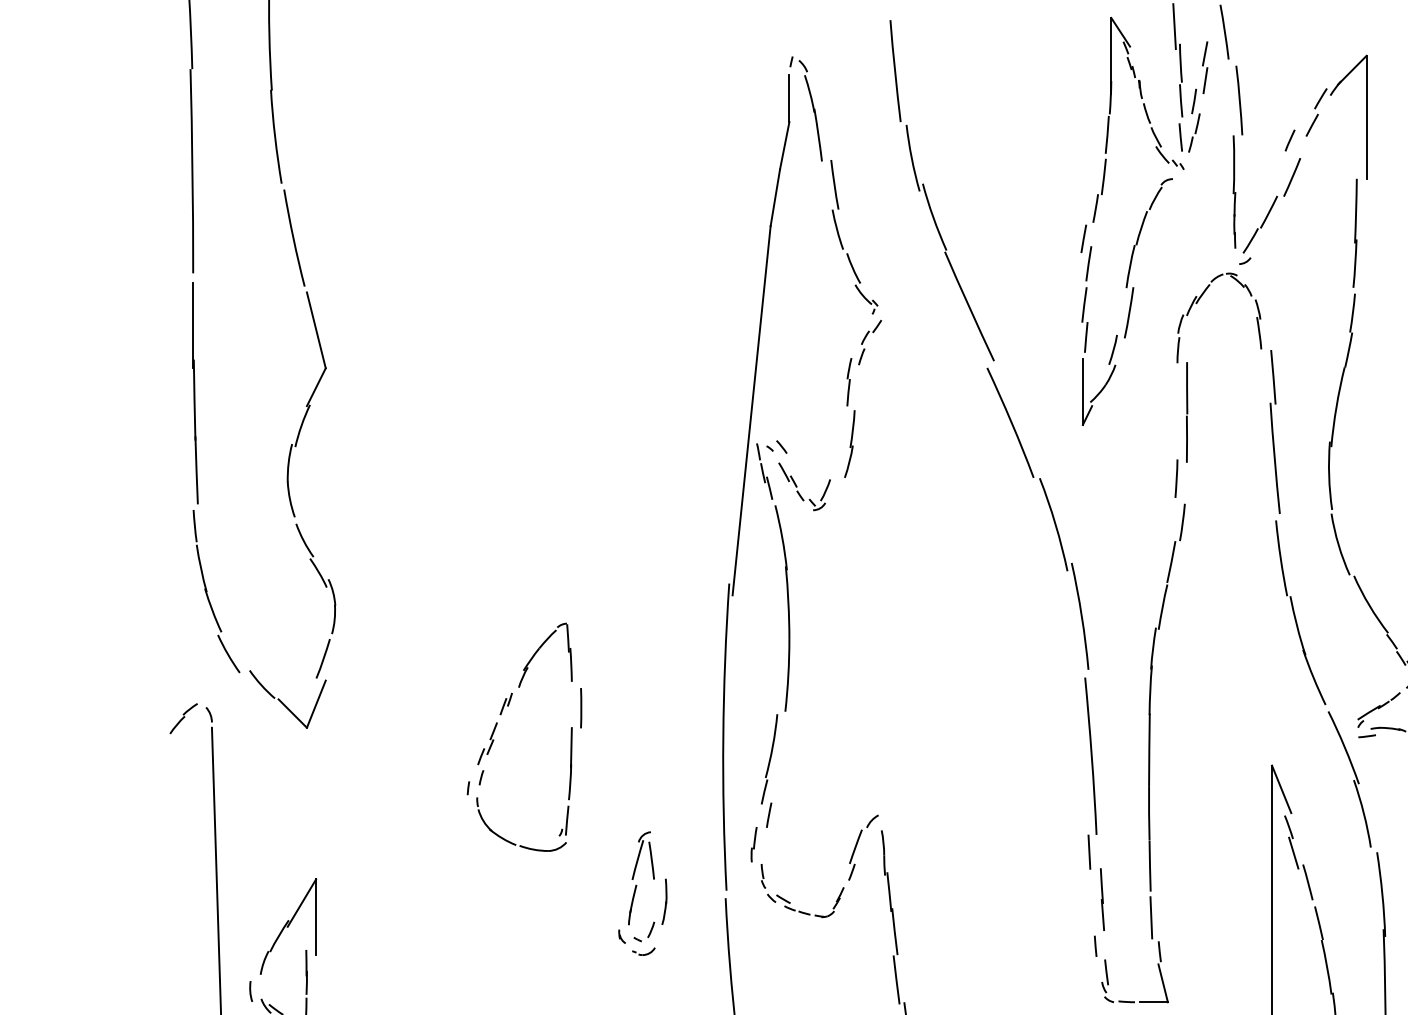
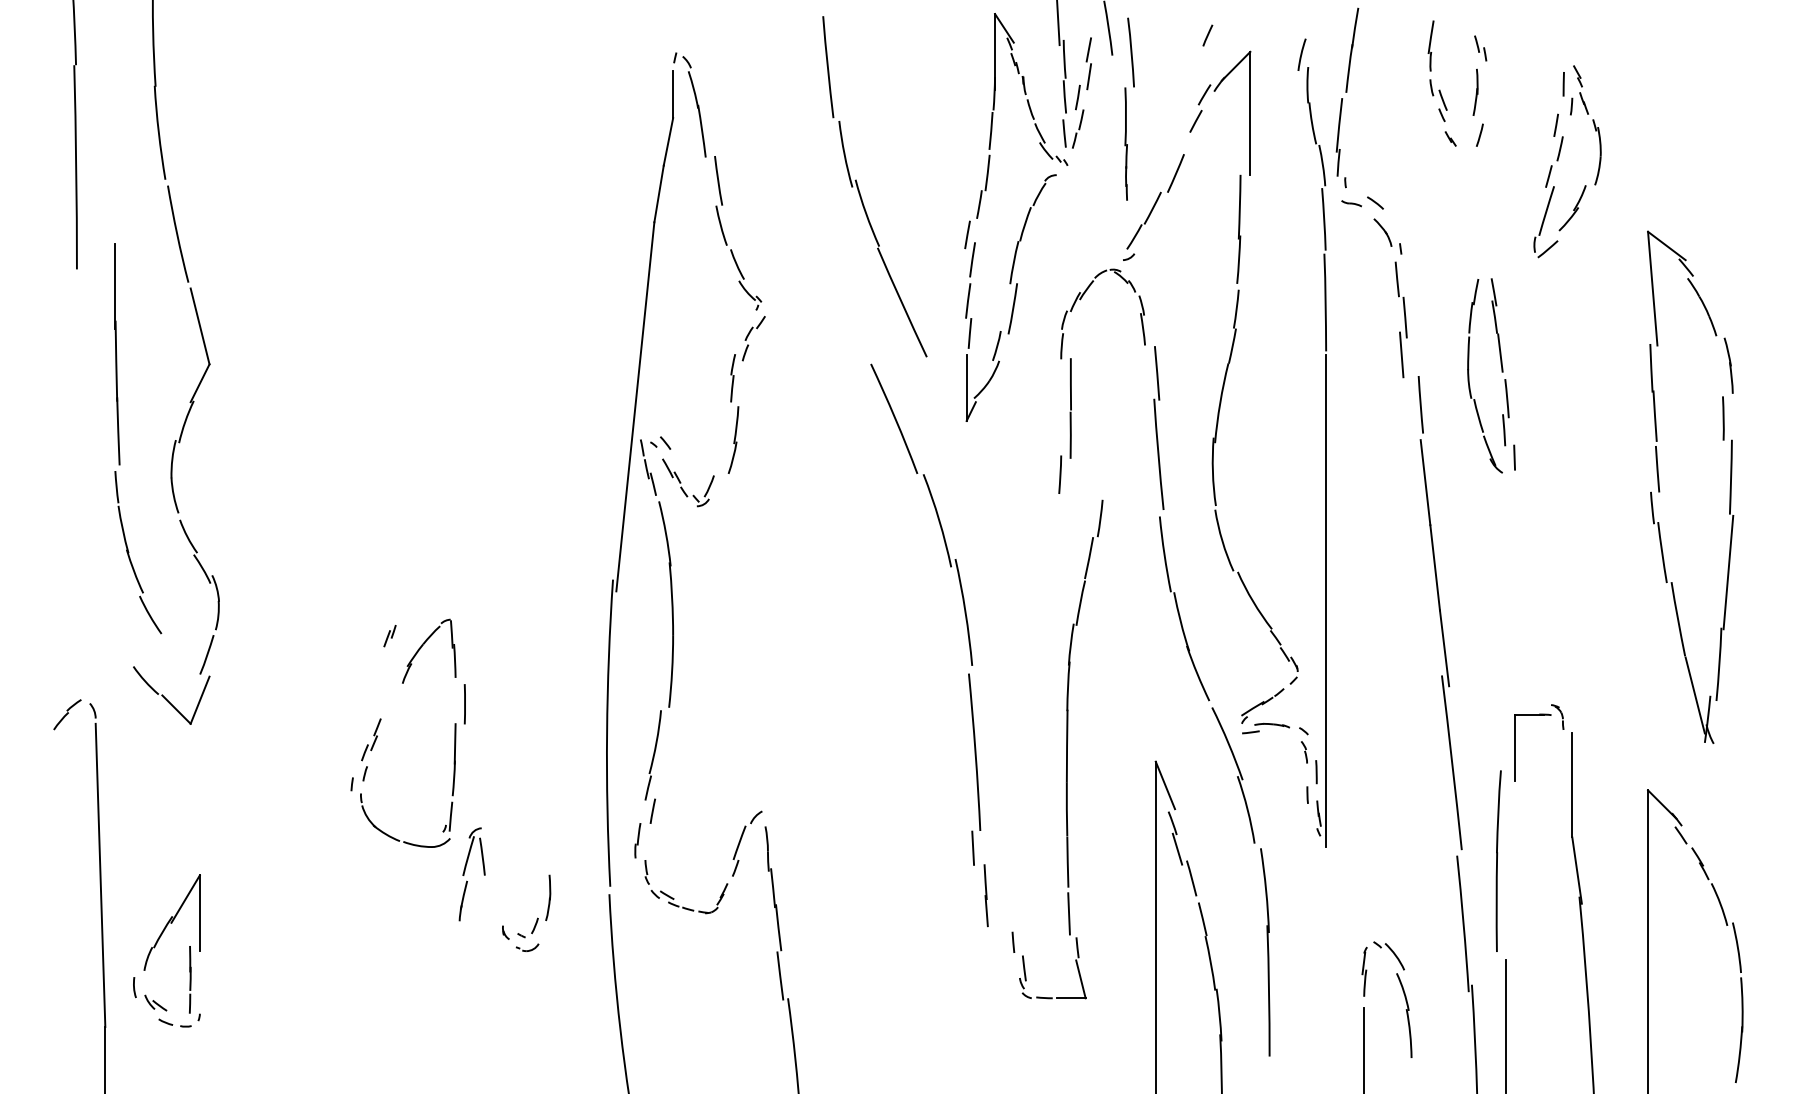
line: (1289, 140) -> (1207, 35), moved
part: (1237, 156) -> (1129, 108), moved
part: (927, 196) -> (860, 192), moved
part: (197, 477) -> (119, 438), moved
part: (505, 704) -> (389, 636), moved
part: (1148, 753) -> (1066, 749), moved
part: (634, 875) -> (465, 871), moved

